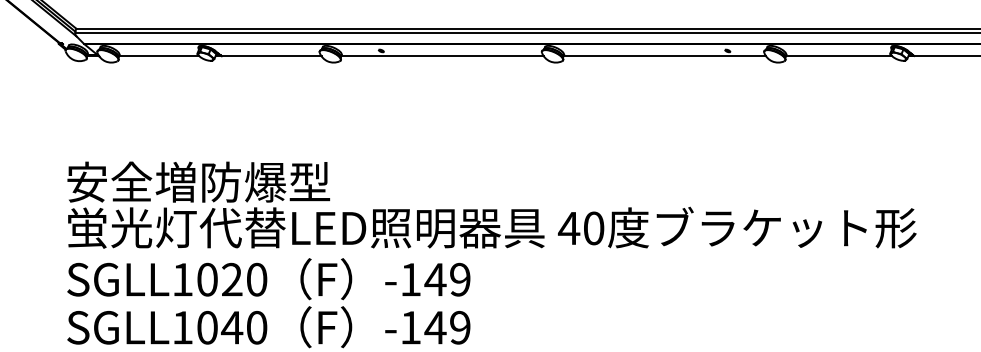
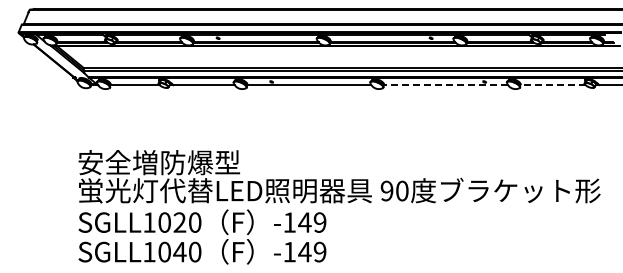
line: (664, 56) -> (445, 85), solid -> dashed
line: (838, 56) -> (552, 85), solid -> dashed
text: (568, 227) -> (386, 190), 40 -> 90

